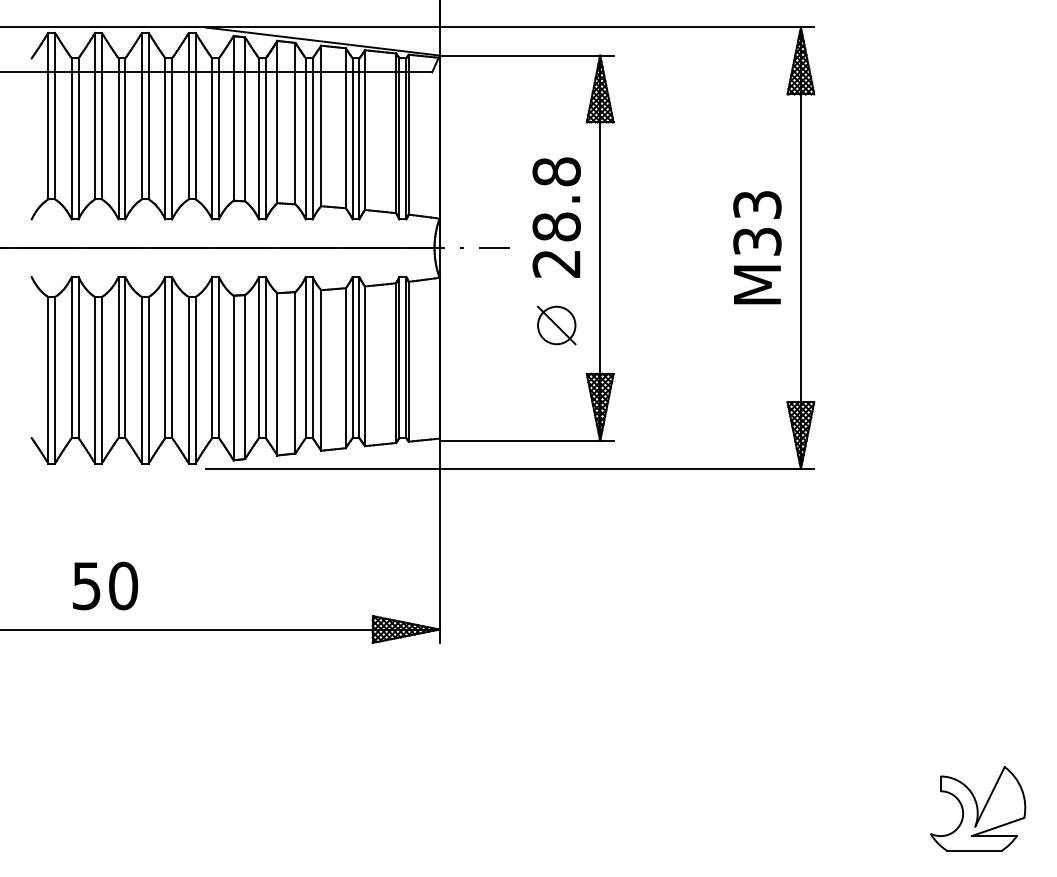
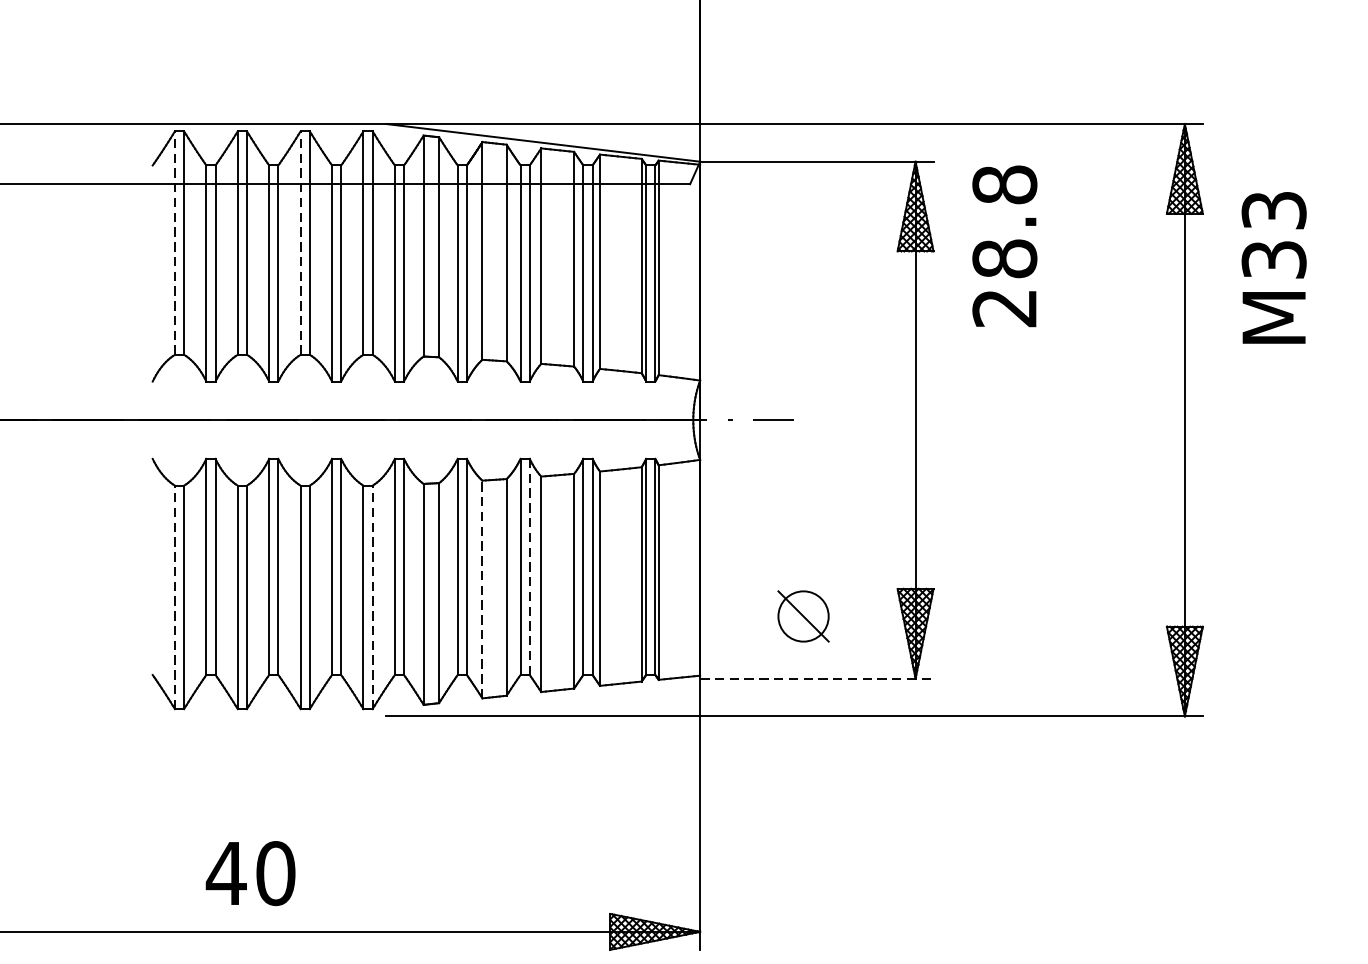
line: (48, 115) -> (175, 242), solid -> dashed
line: (141, 115) -> (300, 242), solid -> dashed
text: (556, 217) -> (1004, 246), moved
text: (757, 247) -> (1274, 267), moved
part: (556, 325) -> (803, 616), moved
line: (312, 357) -> (529, 566), solid -> dashed
line: (277, 373) -> (482, 588), solid -> dashed
line: (48, 379) -> (175, 596), solid -> dashed
line: (195, 379) -> (372, 596), solid -> dashed
line: (526, 440) -> (816, 678), solid -> dashed
text: (86, 586) -> (226, 874), 50 -> 40

